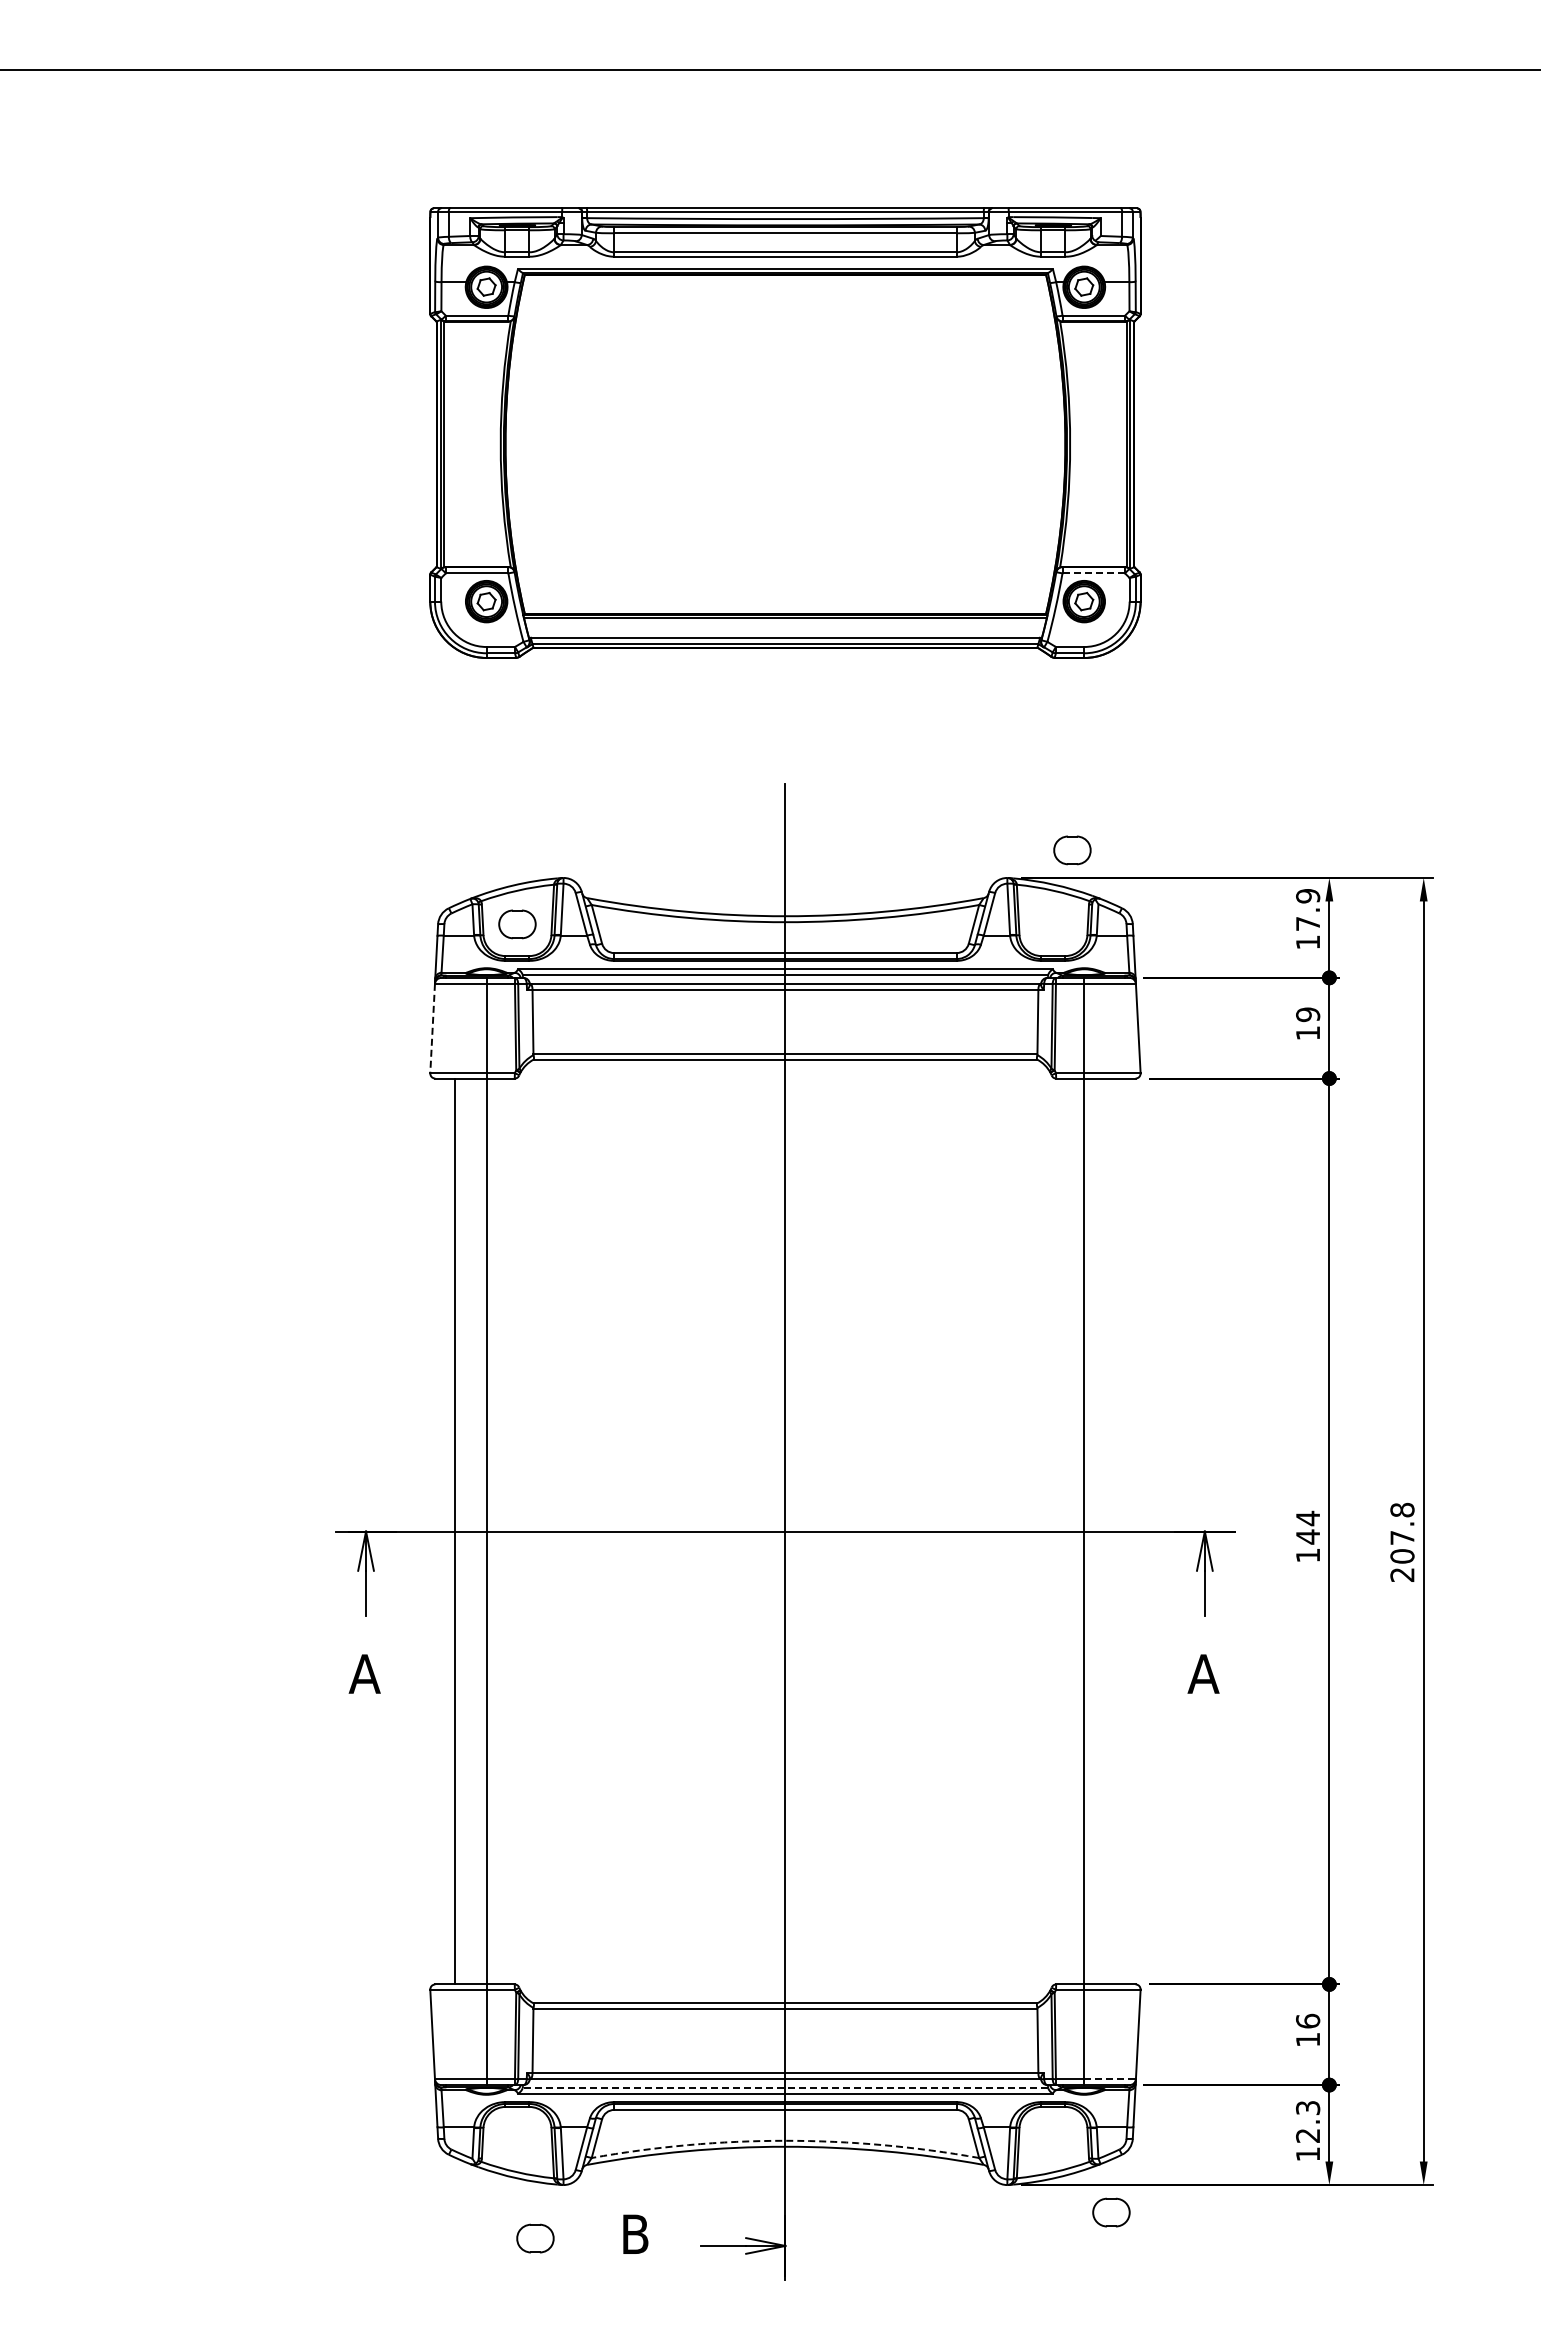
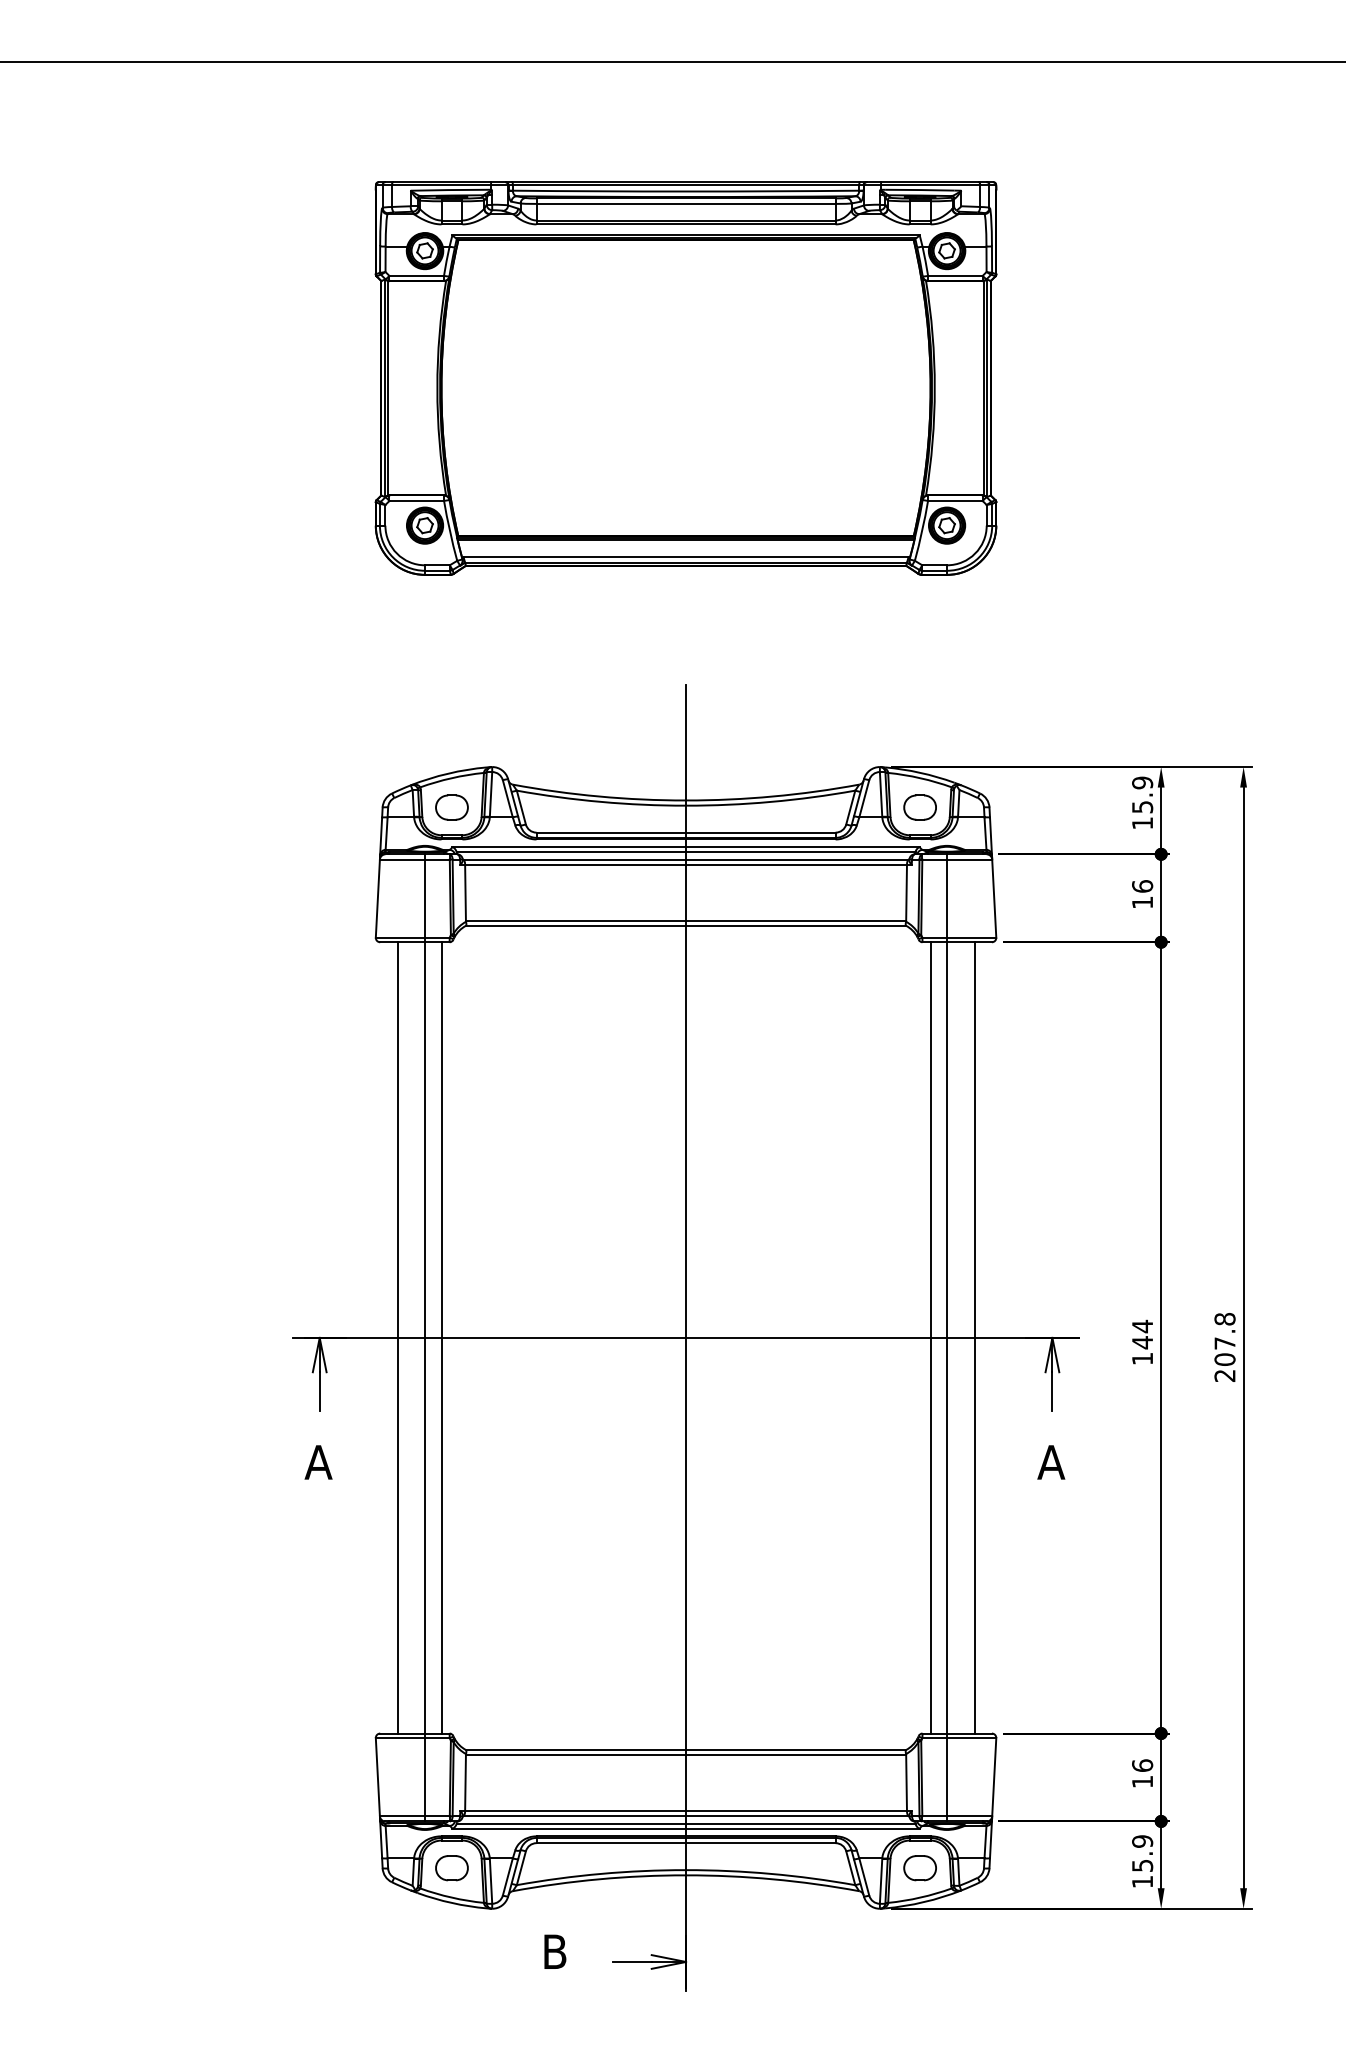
line: (1094, 573) -> (956, 501), dashed -> solid
part: (1072, 850) -> (920, 807), moved
text: (1308, 923) -> (1142, 806), 17.9 -> 15.9
text: (1308, 1014) -> (1142, 886), 19 -> 16
line: (432, 1028) -> (377, 898), dashed -> solid
line: (505, 1531) -> (441, 1337), added
line: (1065, 1531) -> (930, 1337), added
line: (1115, 1531) -> (974, 1337), added
line: (1110, 2079) -> (969, 1816), dashed -> solid
line: (785, 2088) -> (686, 1824), dashed -> solid
text: (1308, 2121) -> (1142, 1853), 12.3 -> 15.9
arc: (785, 2140) -> (686, 1869), dashed -> solid
part: (1111, 2212) -> (920, 1868), moved
part: (535, 2238) -> (452, 1868), moved

